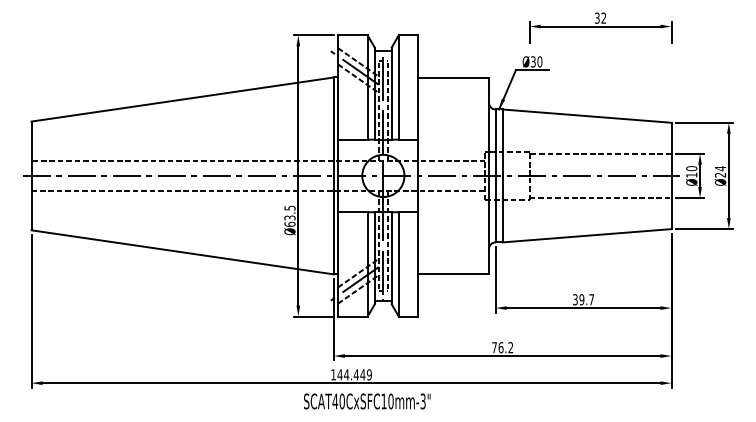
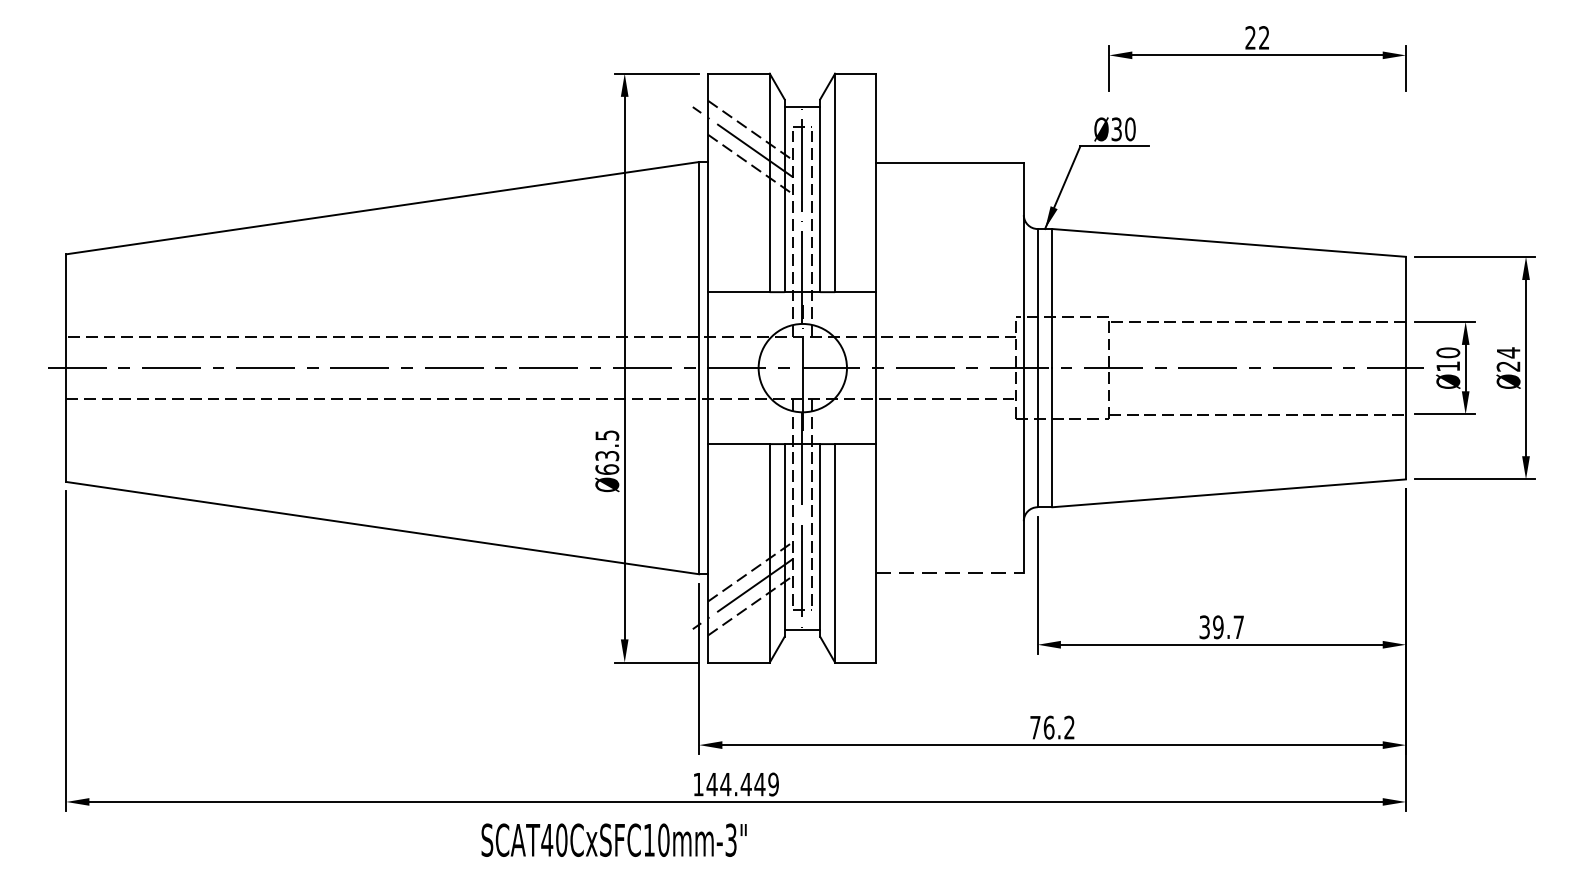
text: (597, 18) -> (1250, 38), 32 -> 22
line: (454, 273) -> (951, 572), solid -> dashed
text: (367, 401) -> (614, 840), moved

